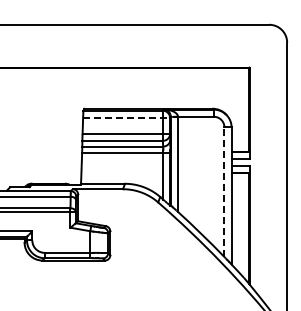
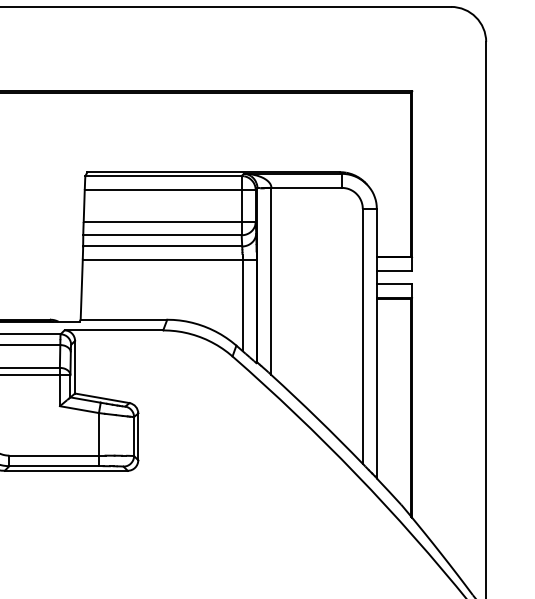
line: (127, 117) -> (172, 189), dashed -> solid
line: (224, 192) -> (362, 336), dashed -> solid

